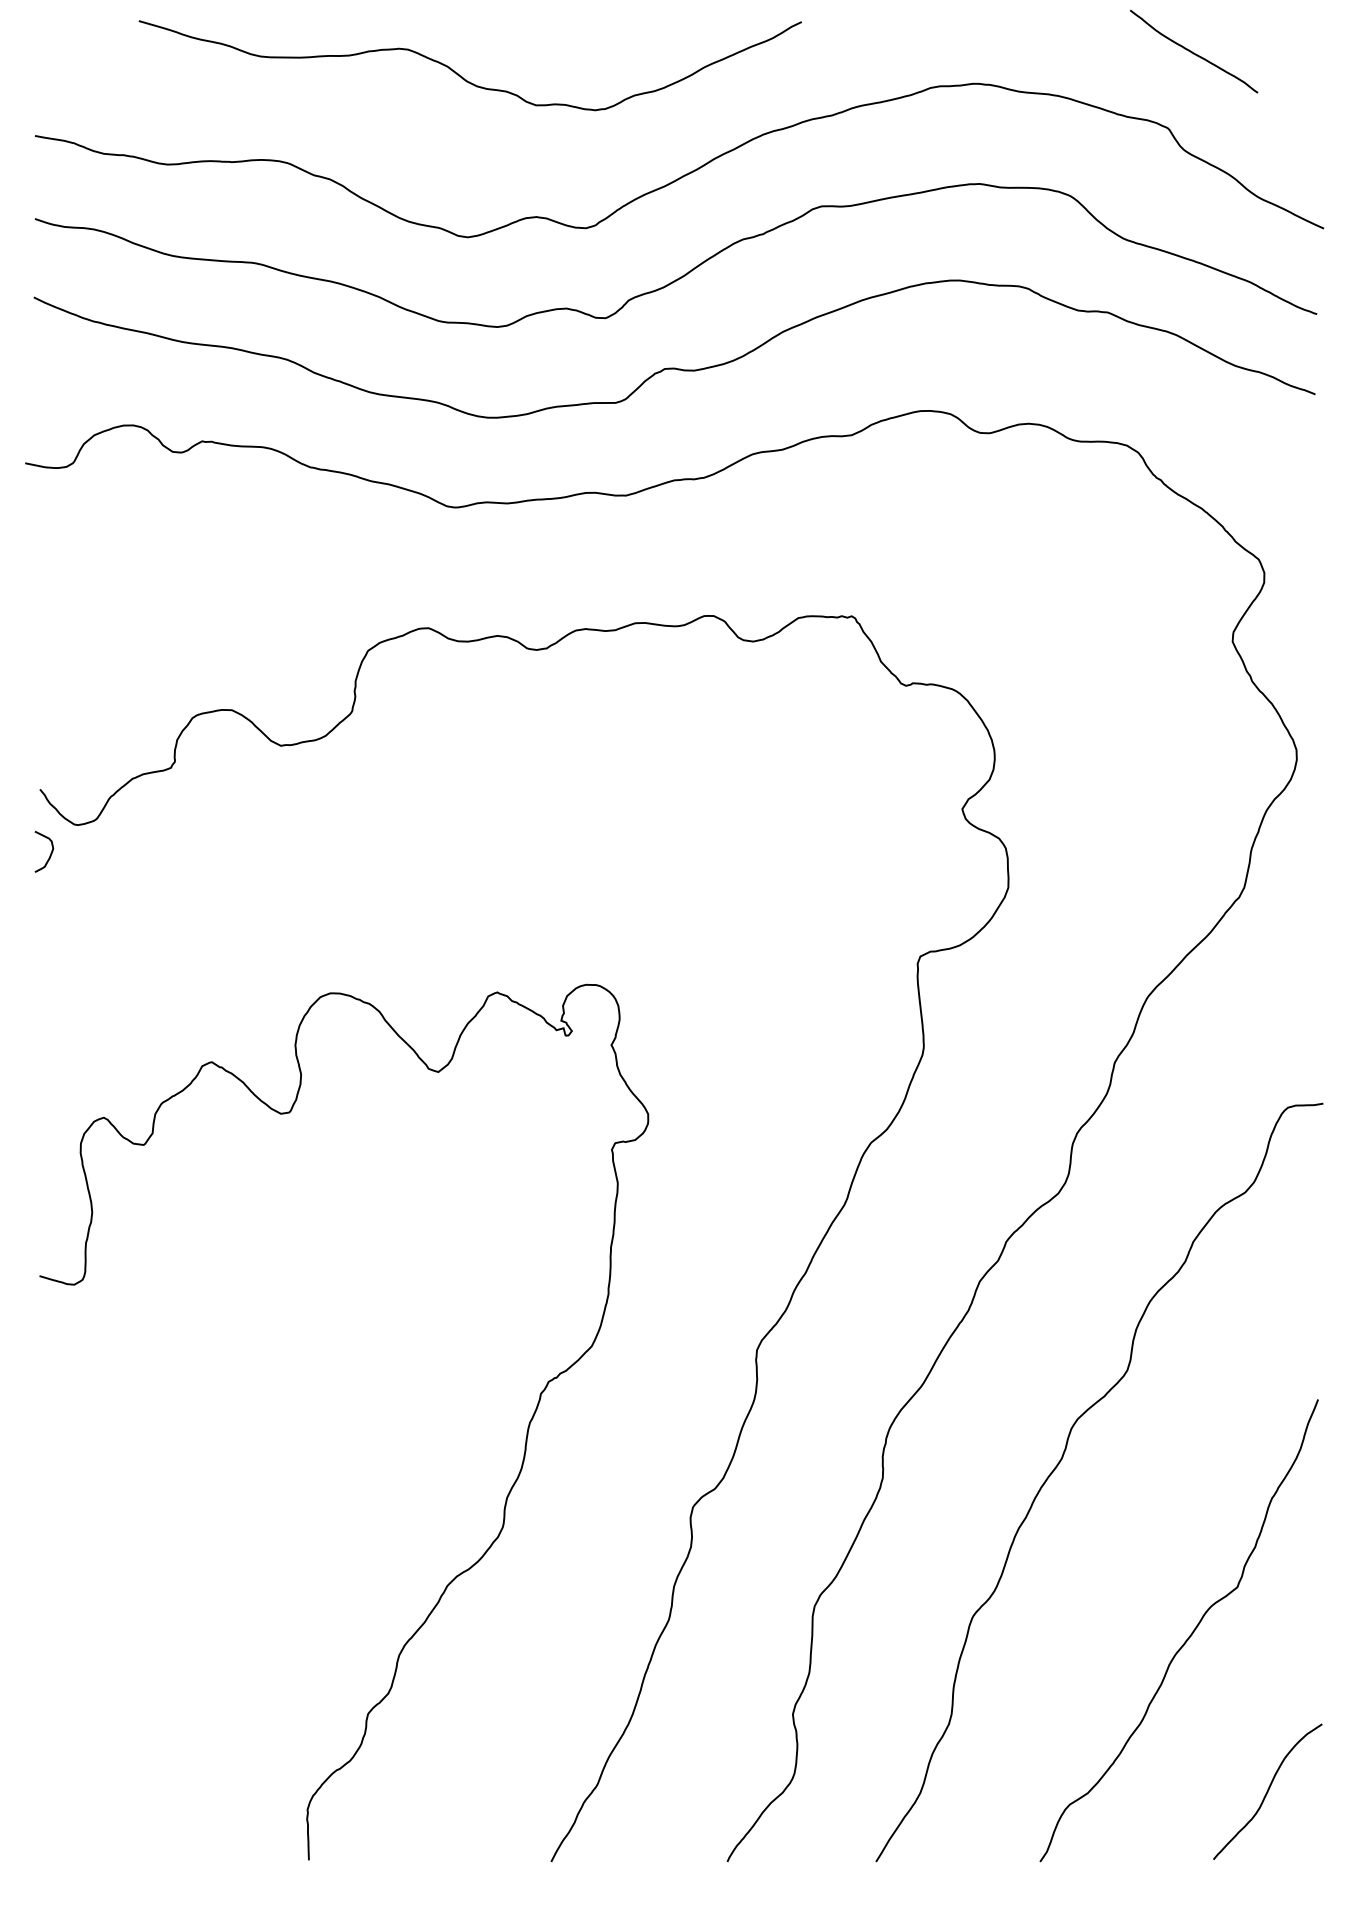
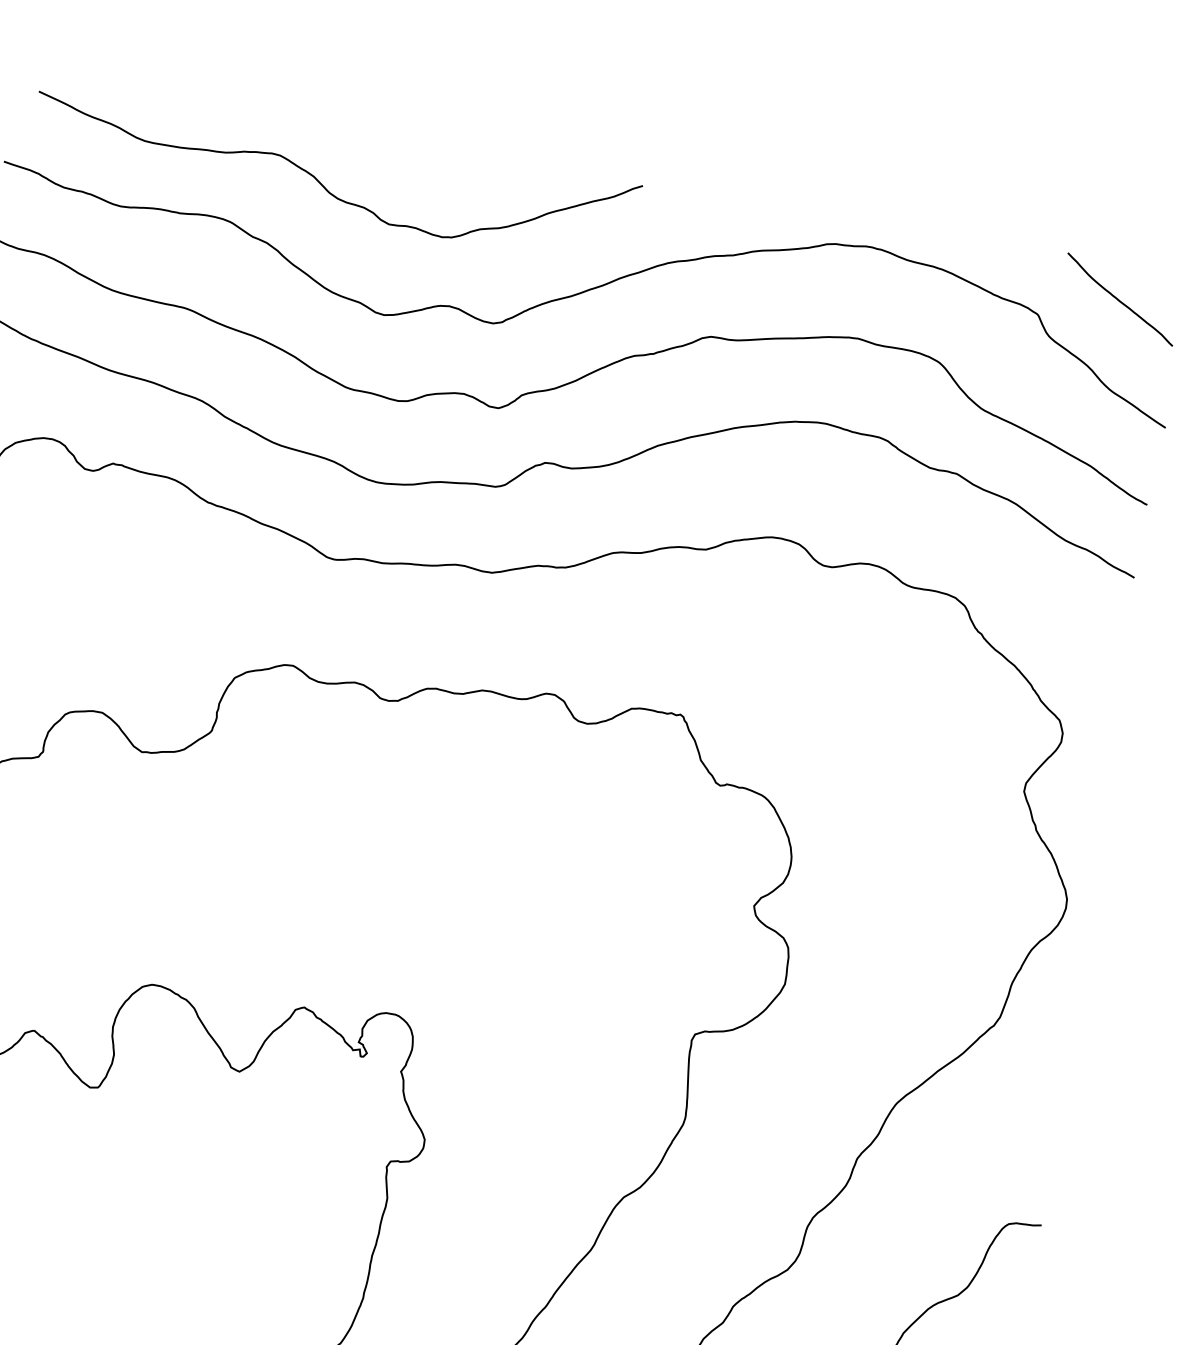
curve: (1194, 52) -> (1120, 300), moved
curve: (462, 76) -> (326, 187), moved

